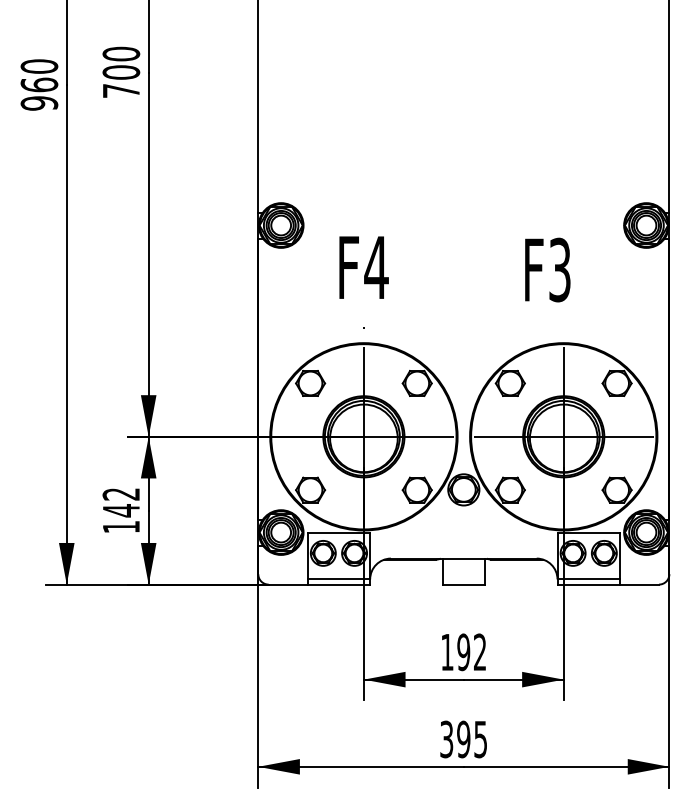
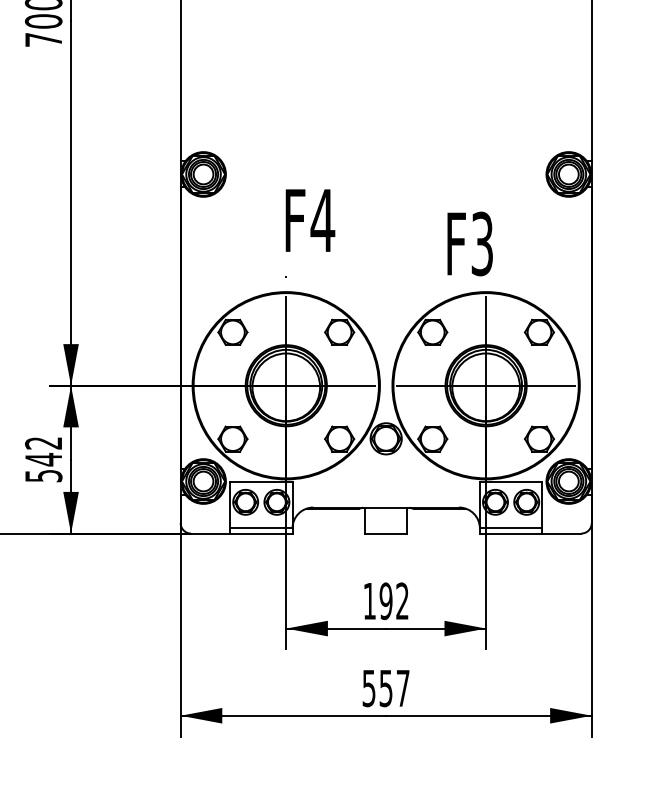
text: (363, 267) -> (309, 220), moved
text: (547, 269) -> (469, 243), moved
text: (121, 527) -> (43, 476), 142 -> 542
text: (463, 739) -> (385, 688), 395 -> 557

